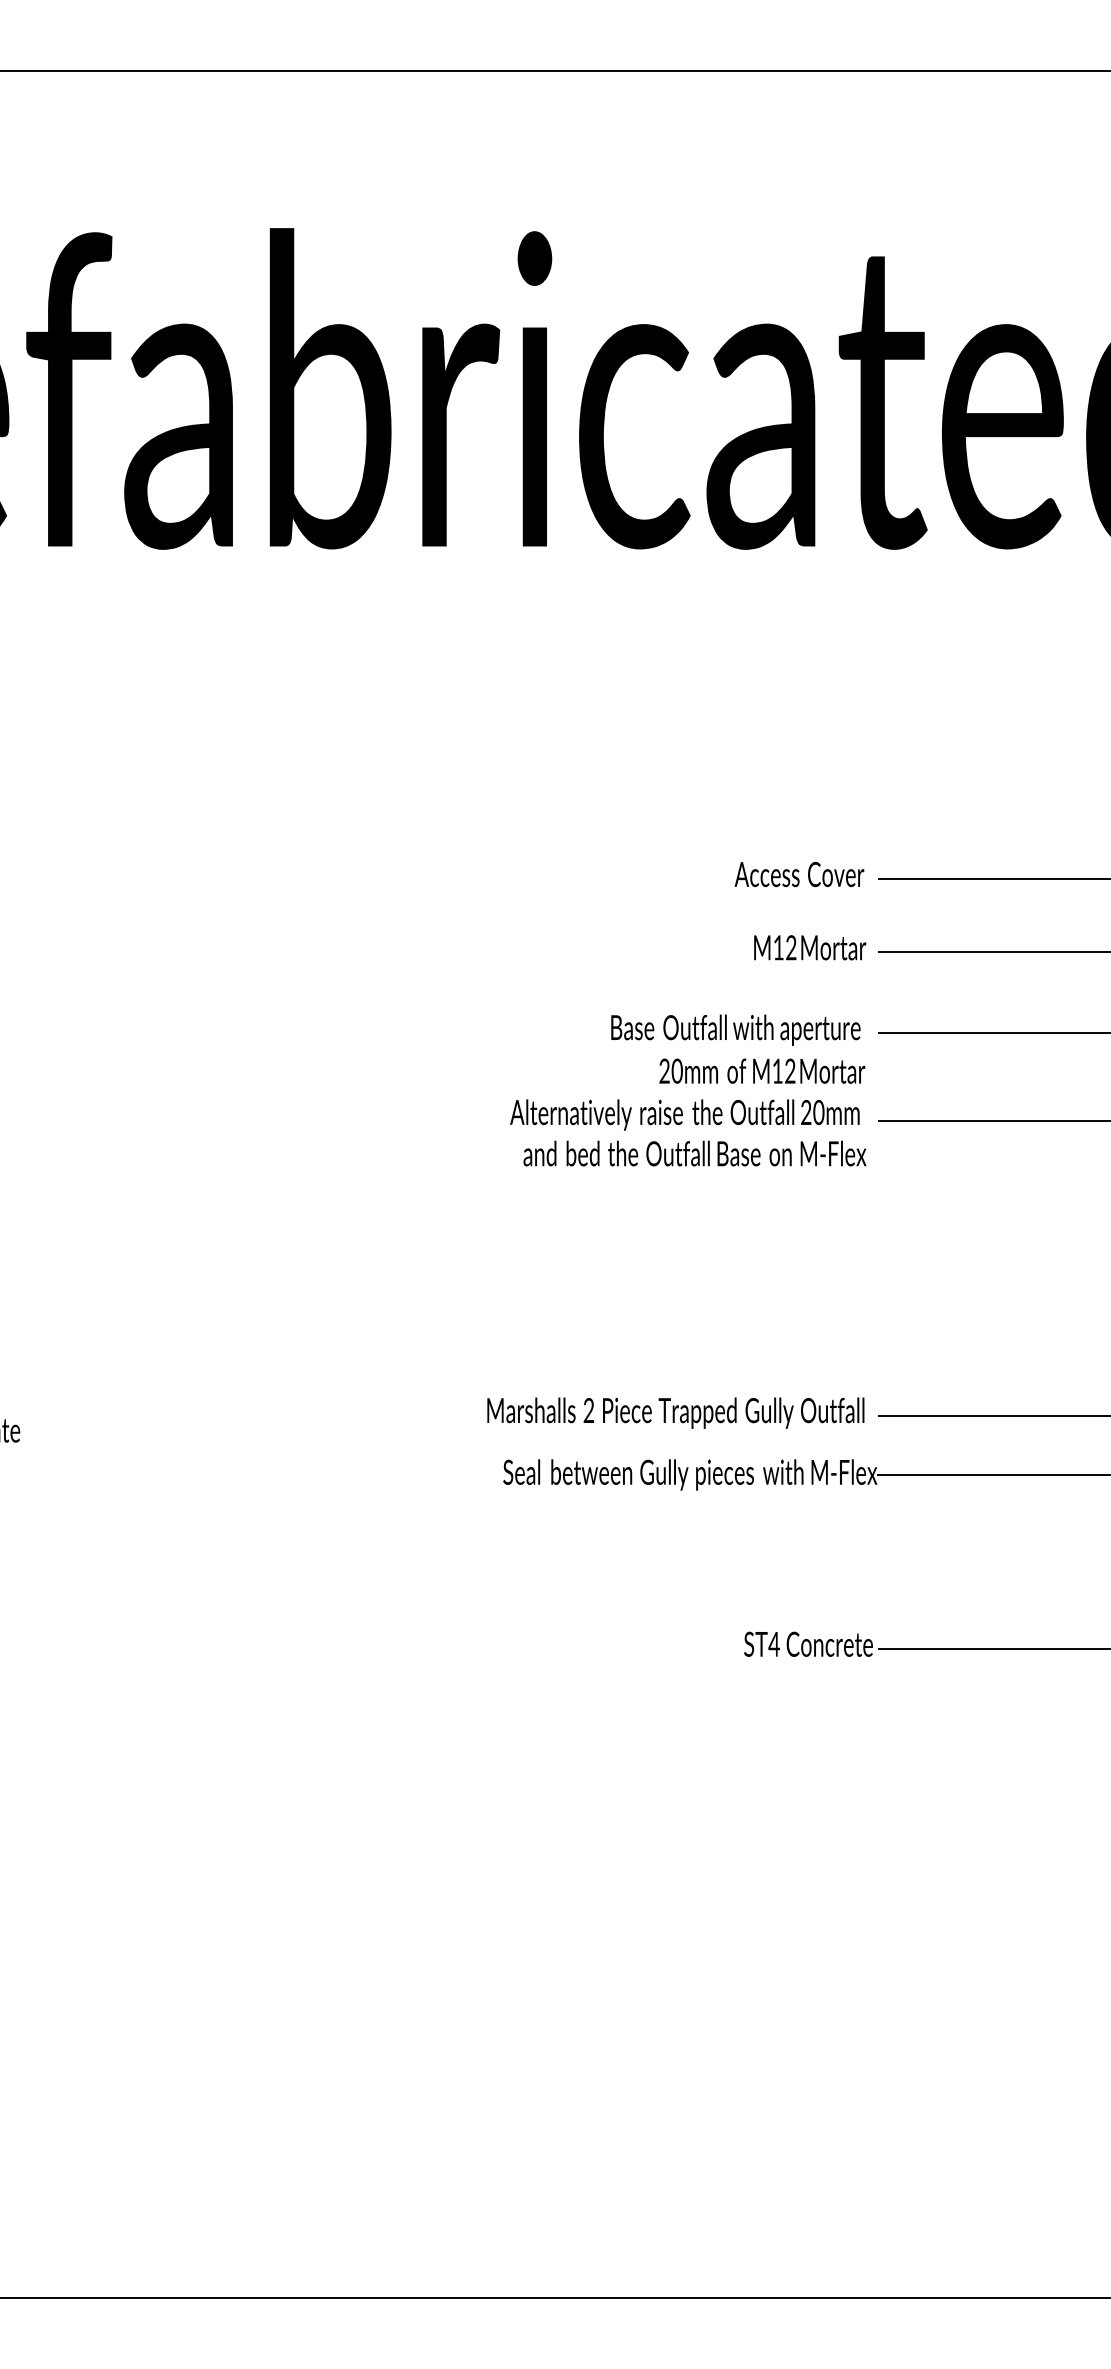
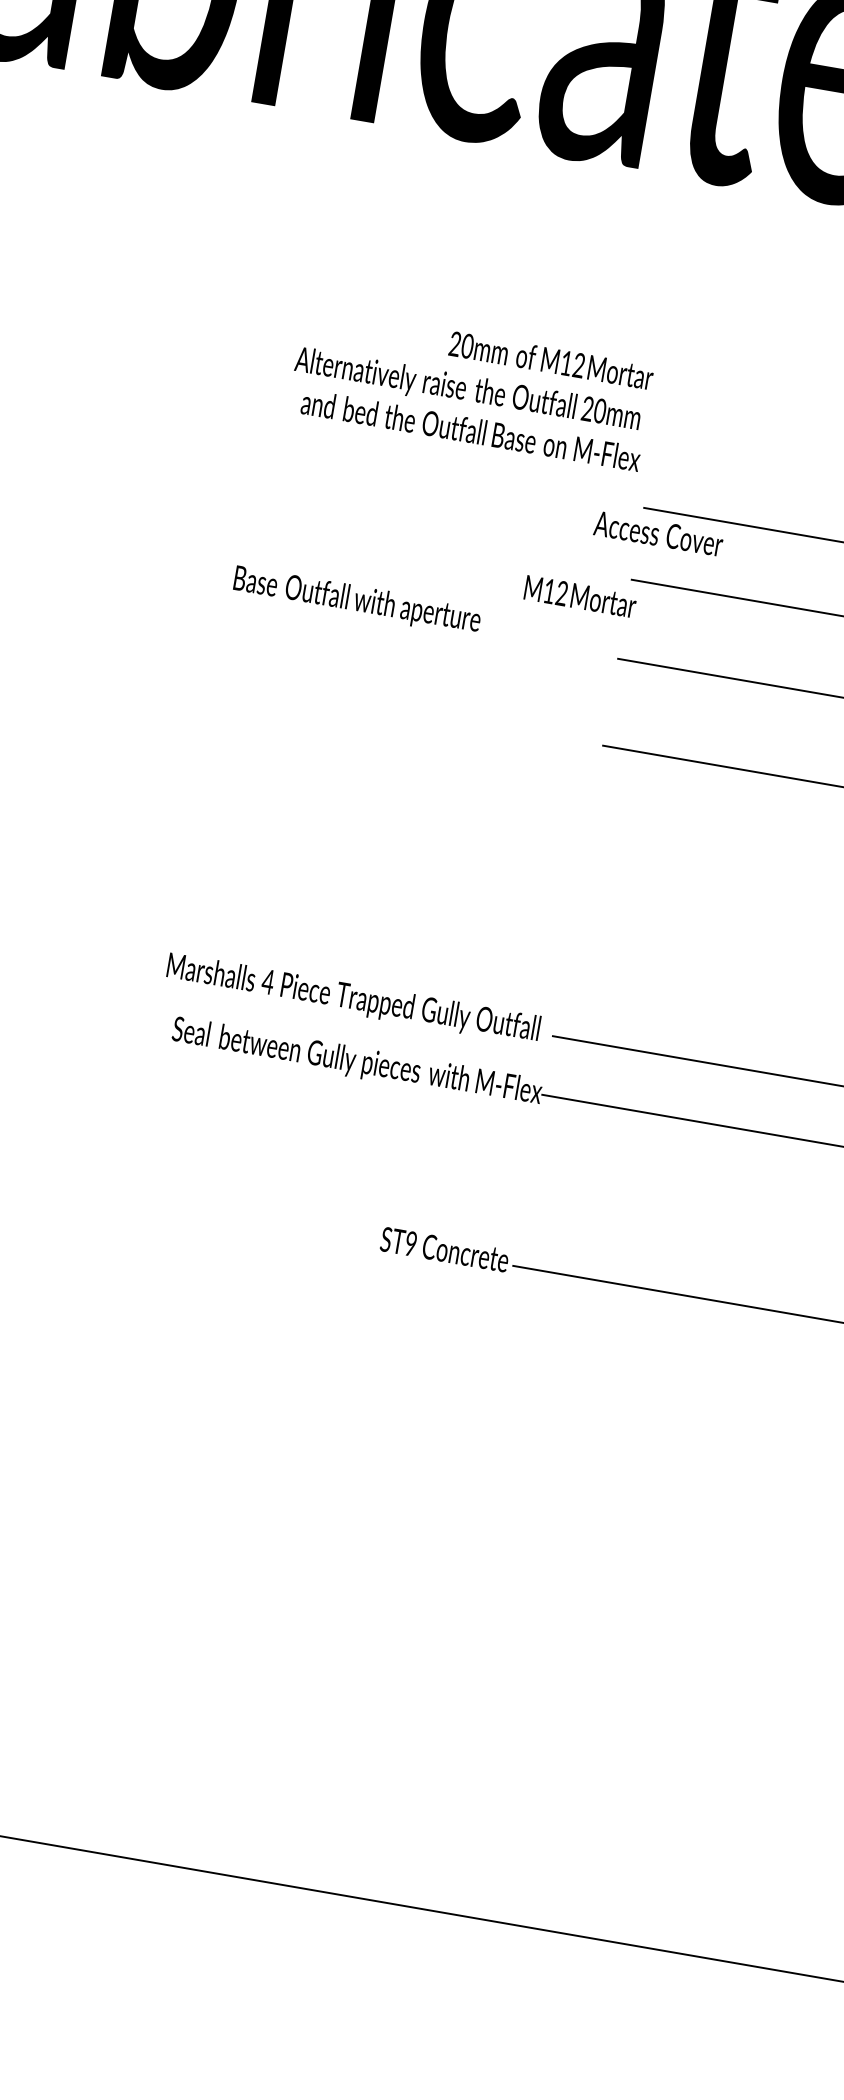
text: (799, 874) -> (658, 533), moved
text: (810, 947) -> (580, 596), moved
text: (735, 1029) -> (357, 600), moved
text: (688, 1112) -> (471, 388), moved
text: (588, 1410) -> (267, 981), 2 -> 4
text: (773, 1643) -> (410, 1242), ST4 -> ST9

